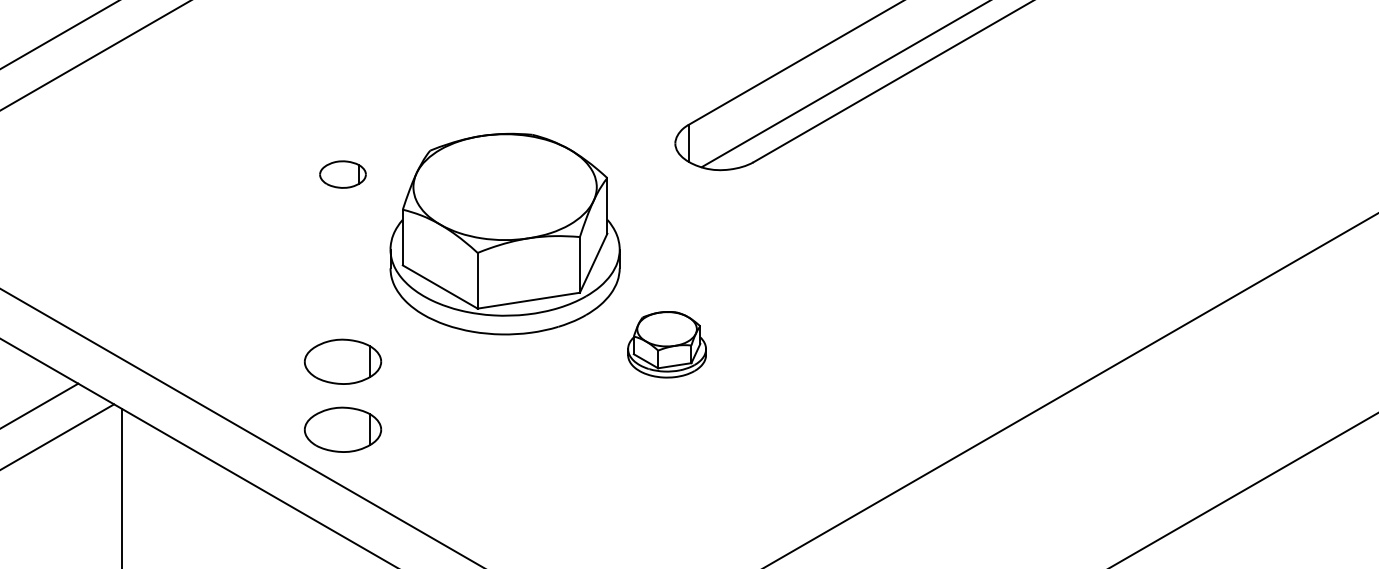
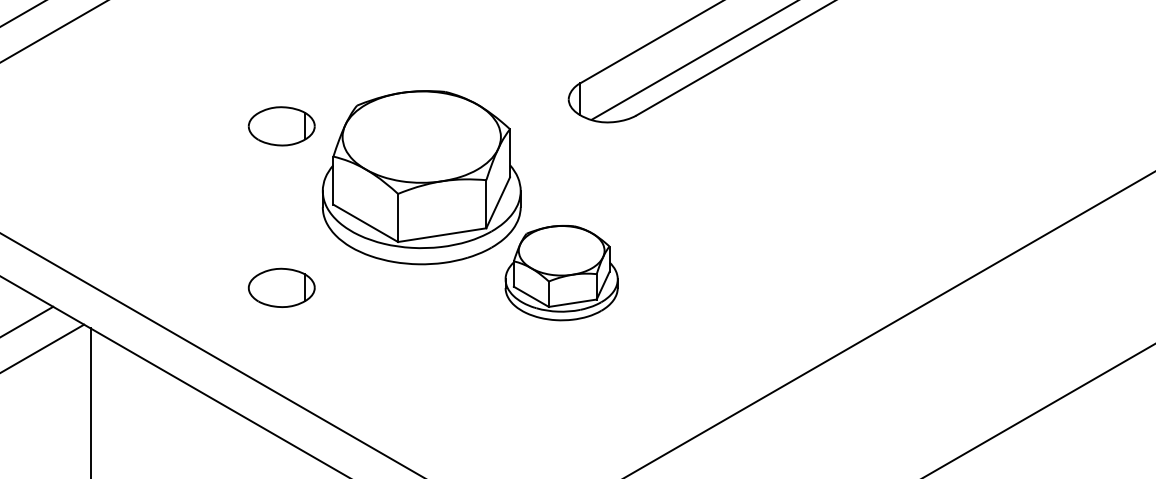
part: (342, 174) -> (281, 126), size x1.67
part: (666, 344) -> (561, 272), size x1.67
part: (343, 429) -> (282, 346), removed

